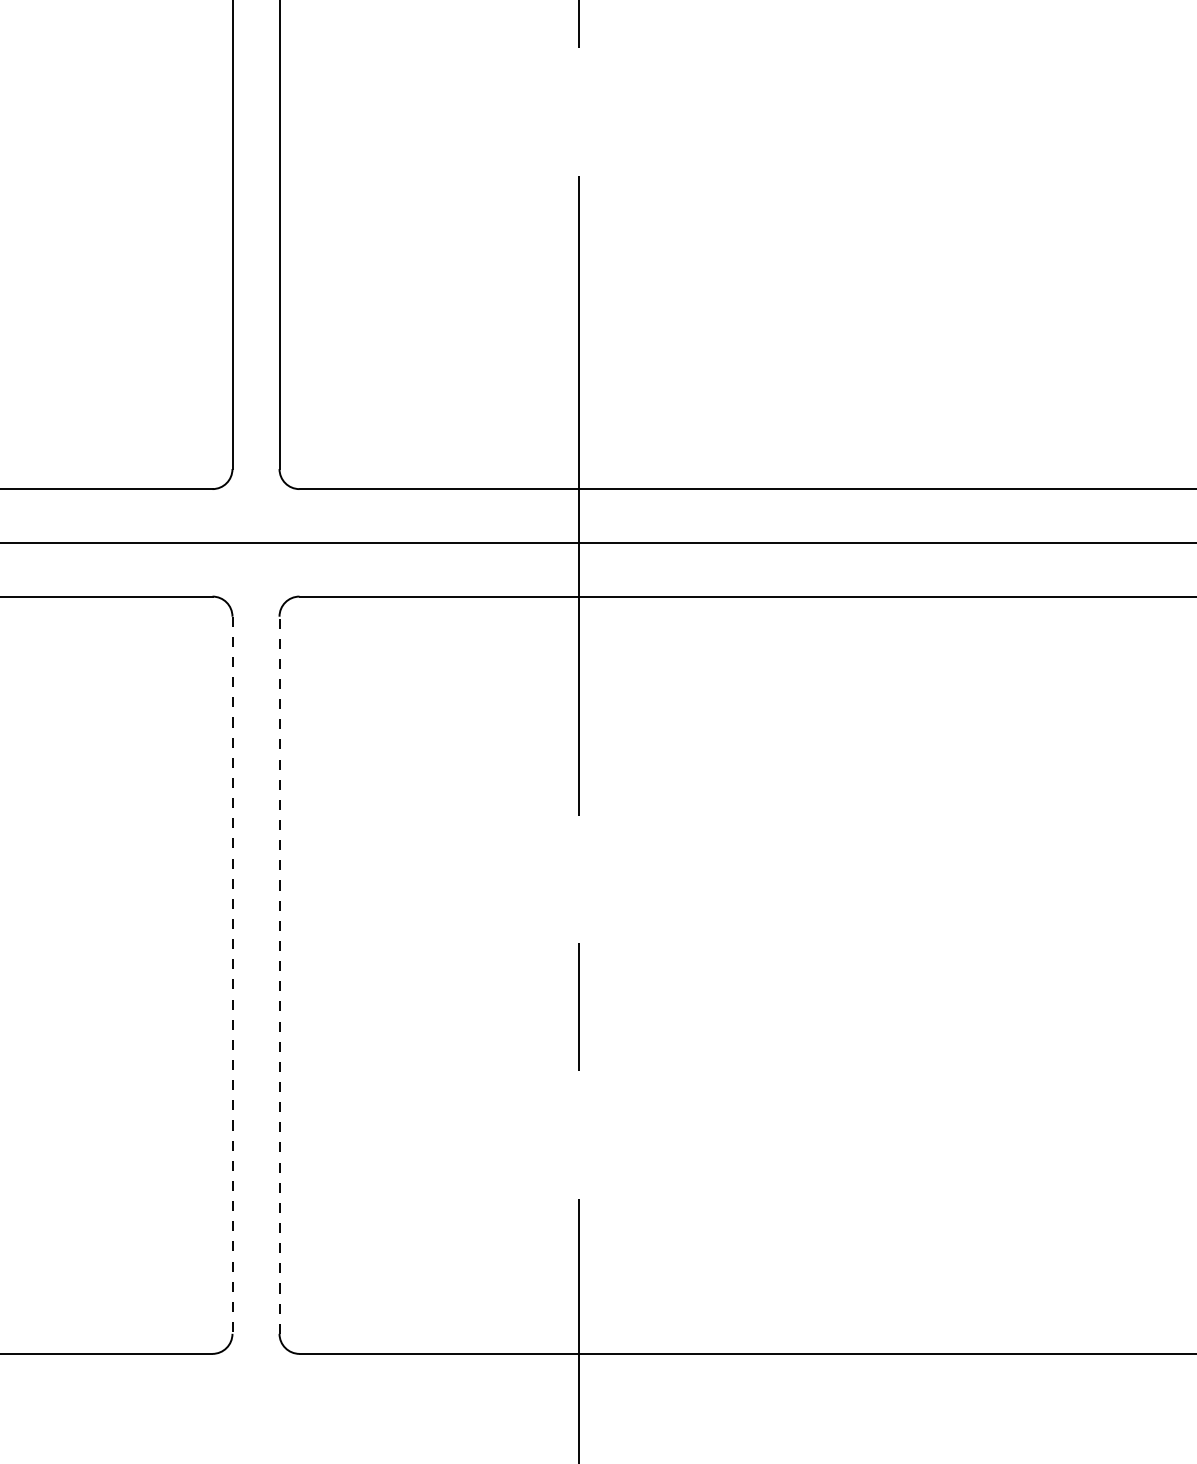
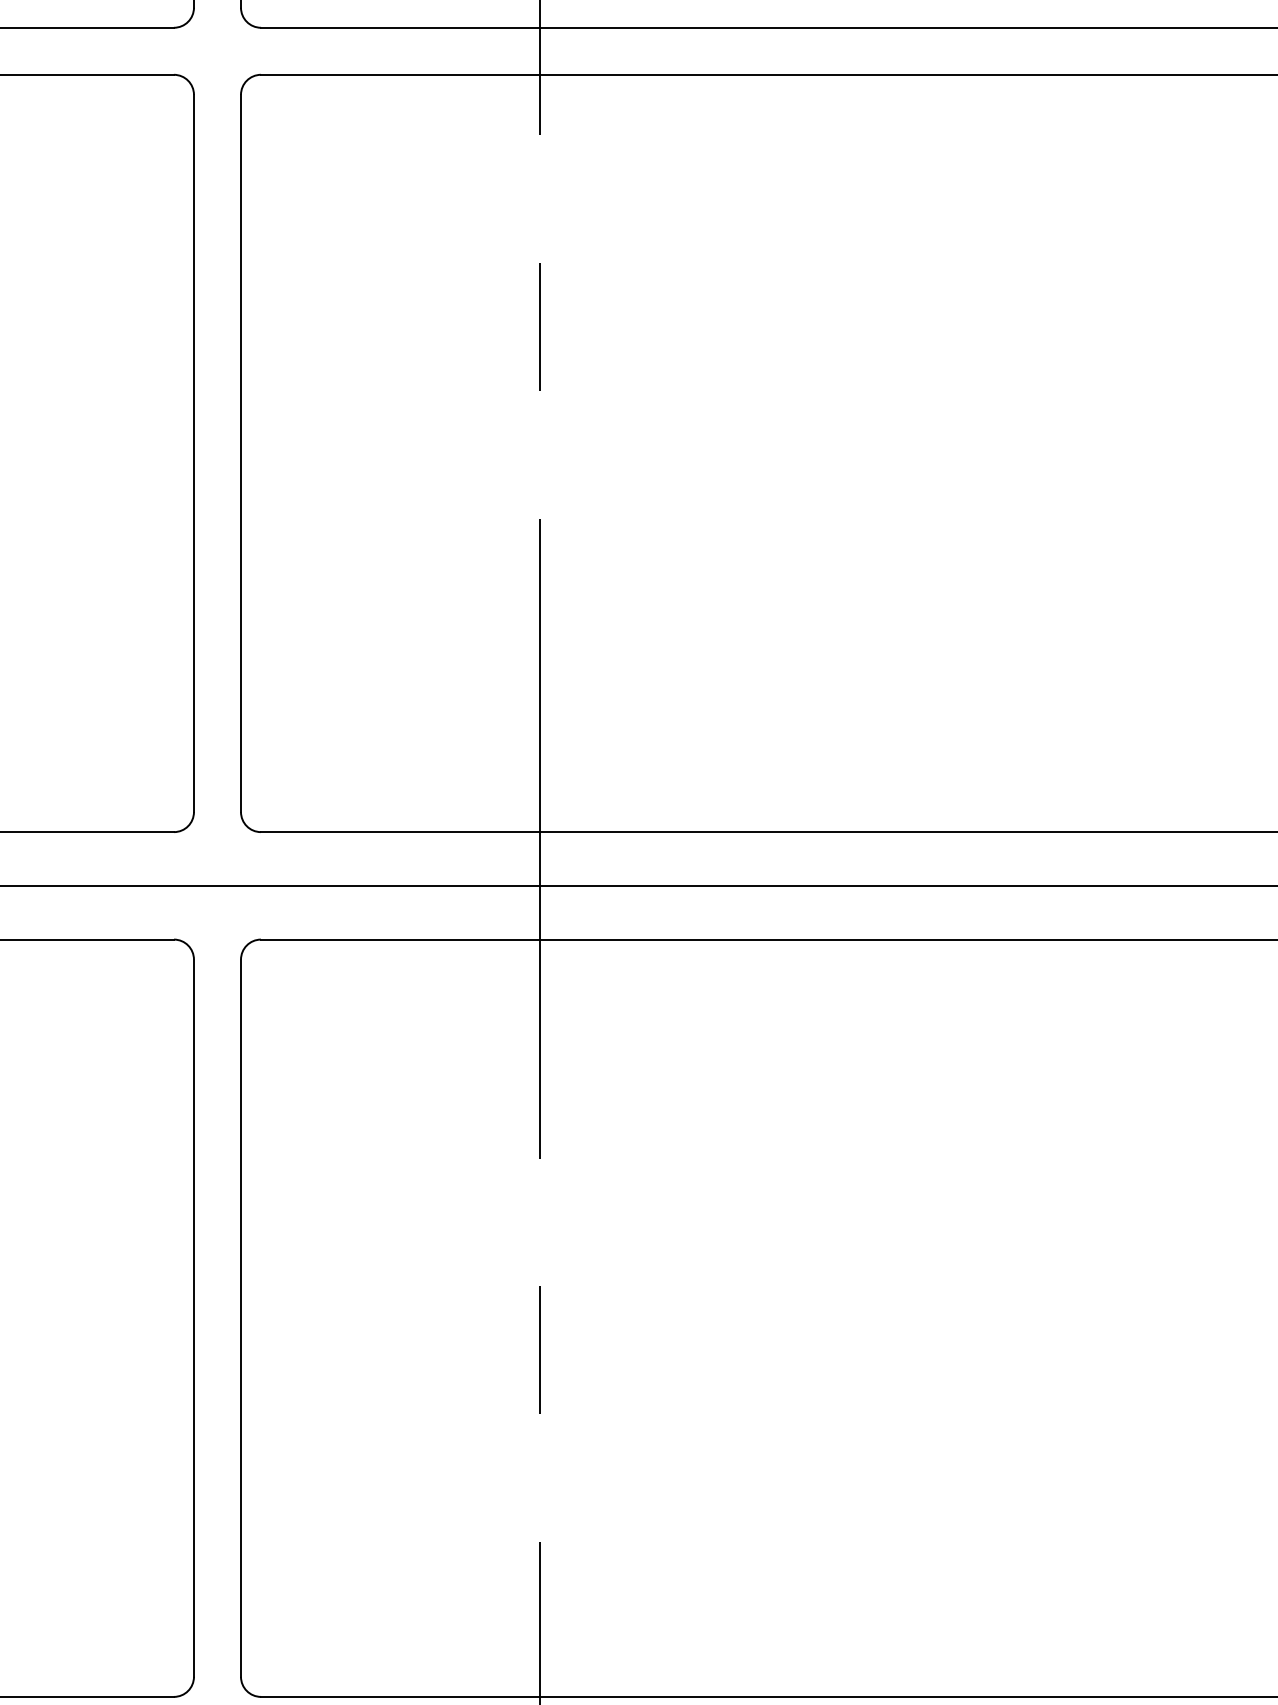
line: (232, 975) -> (193, 1318), dashed -> solid
line: (280, 975) -> (241, 1318), dashed -> solid

